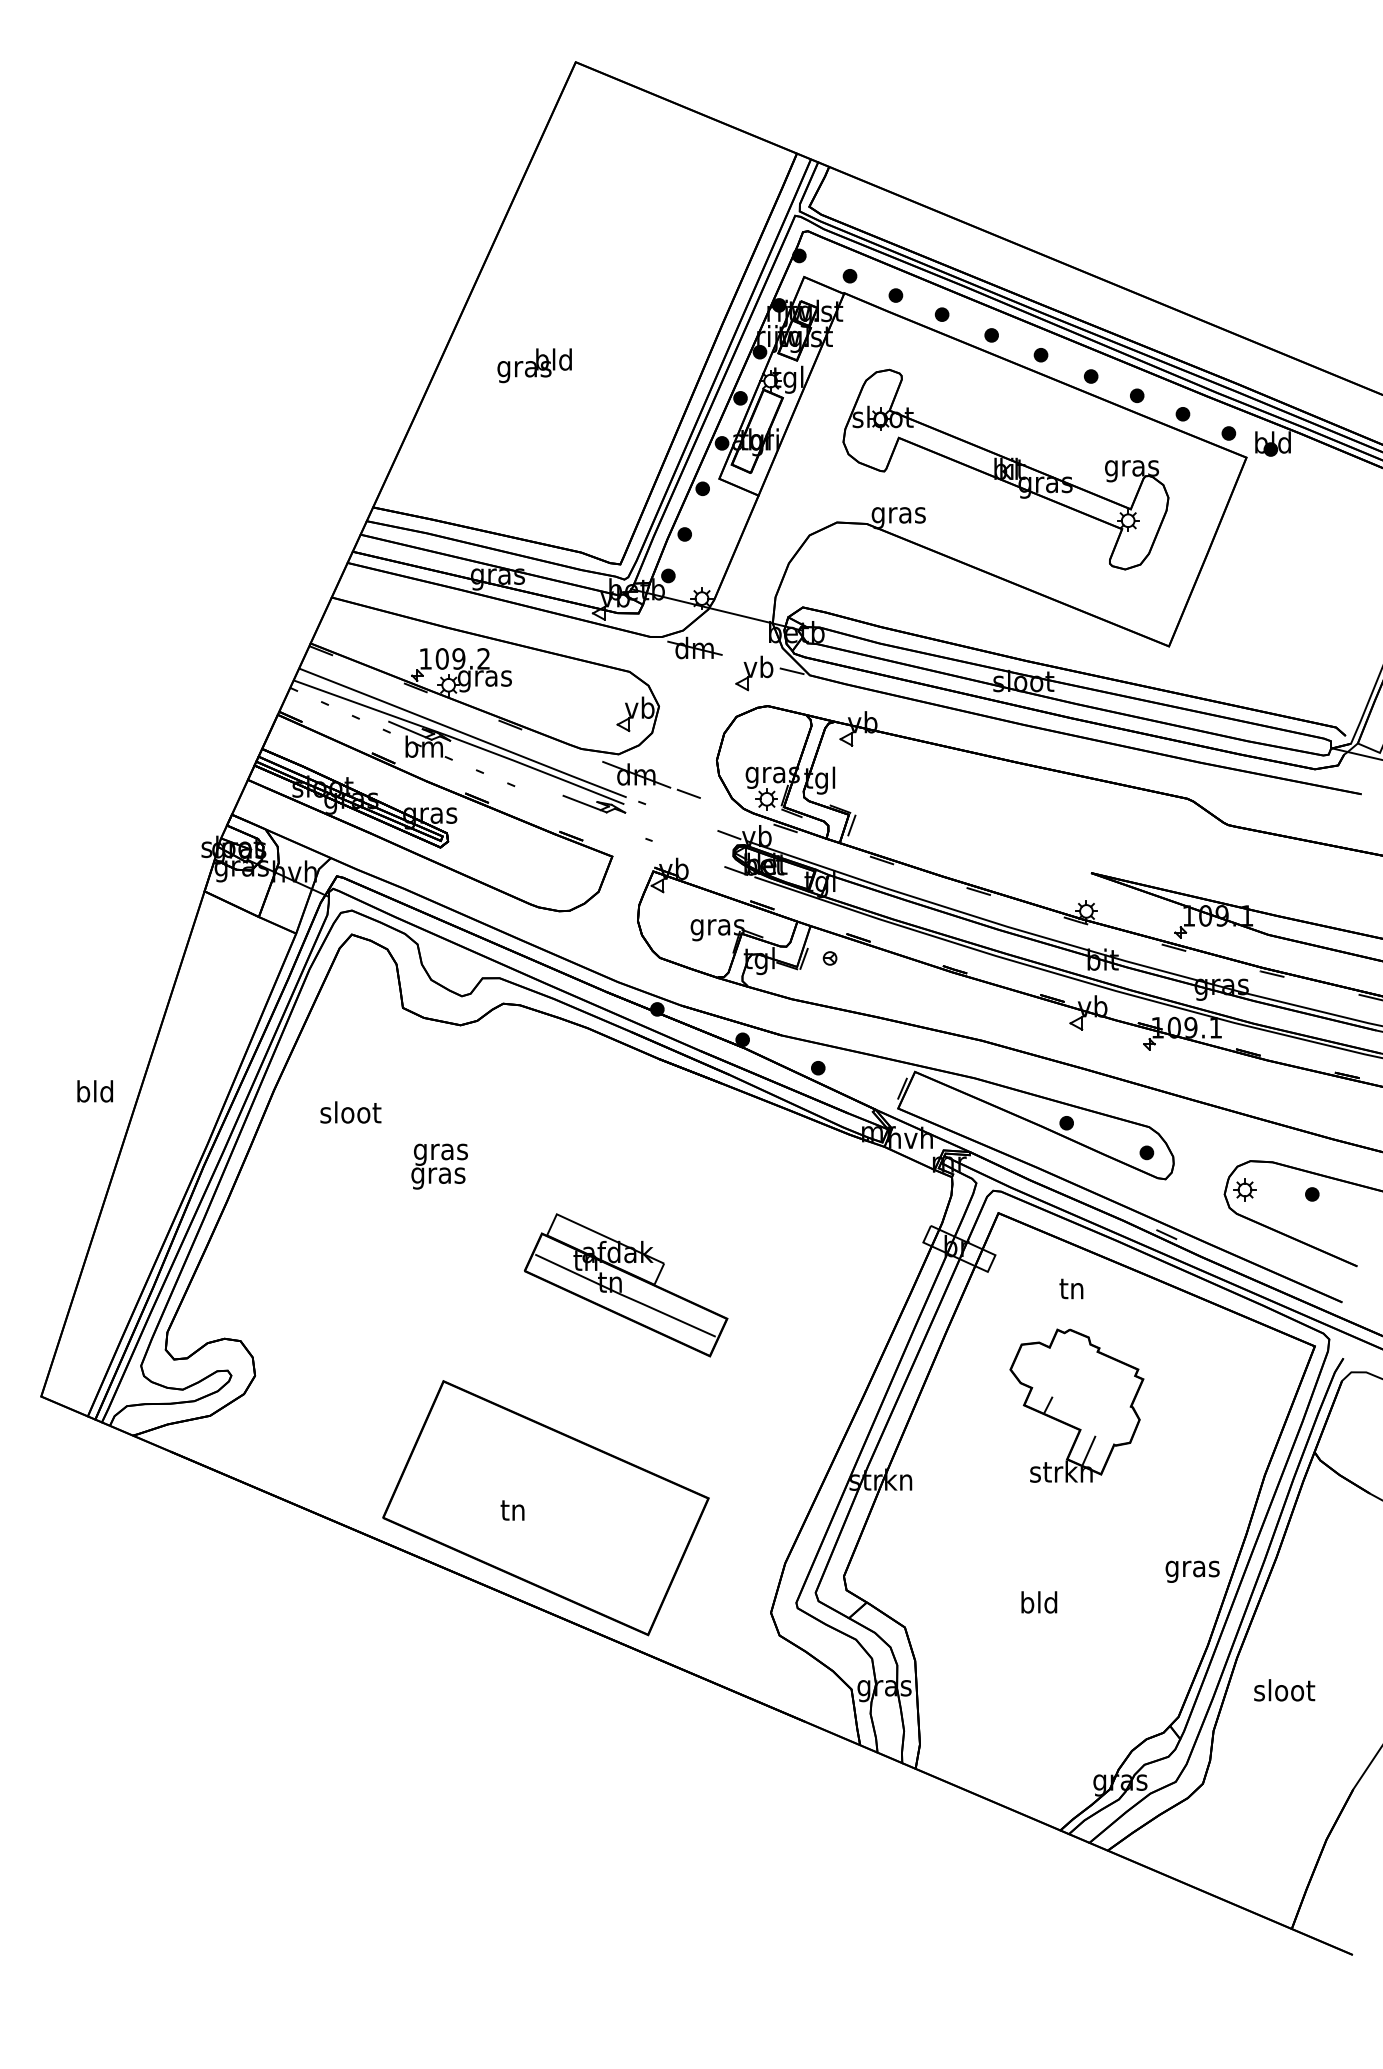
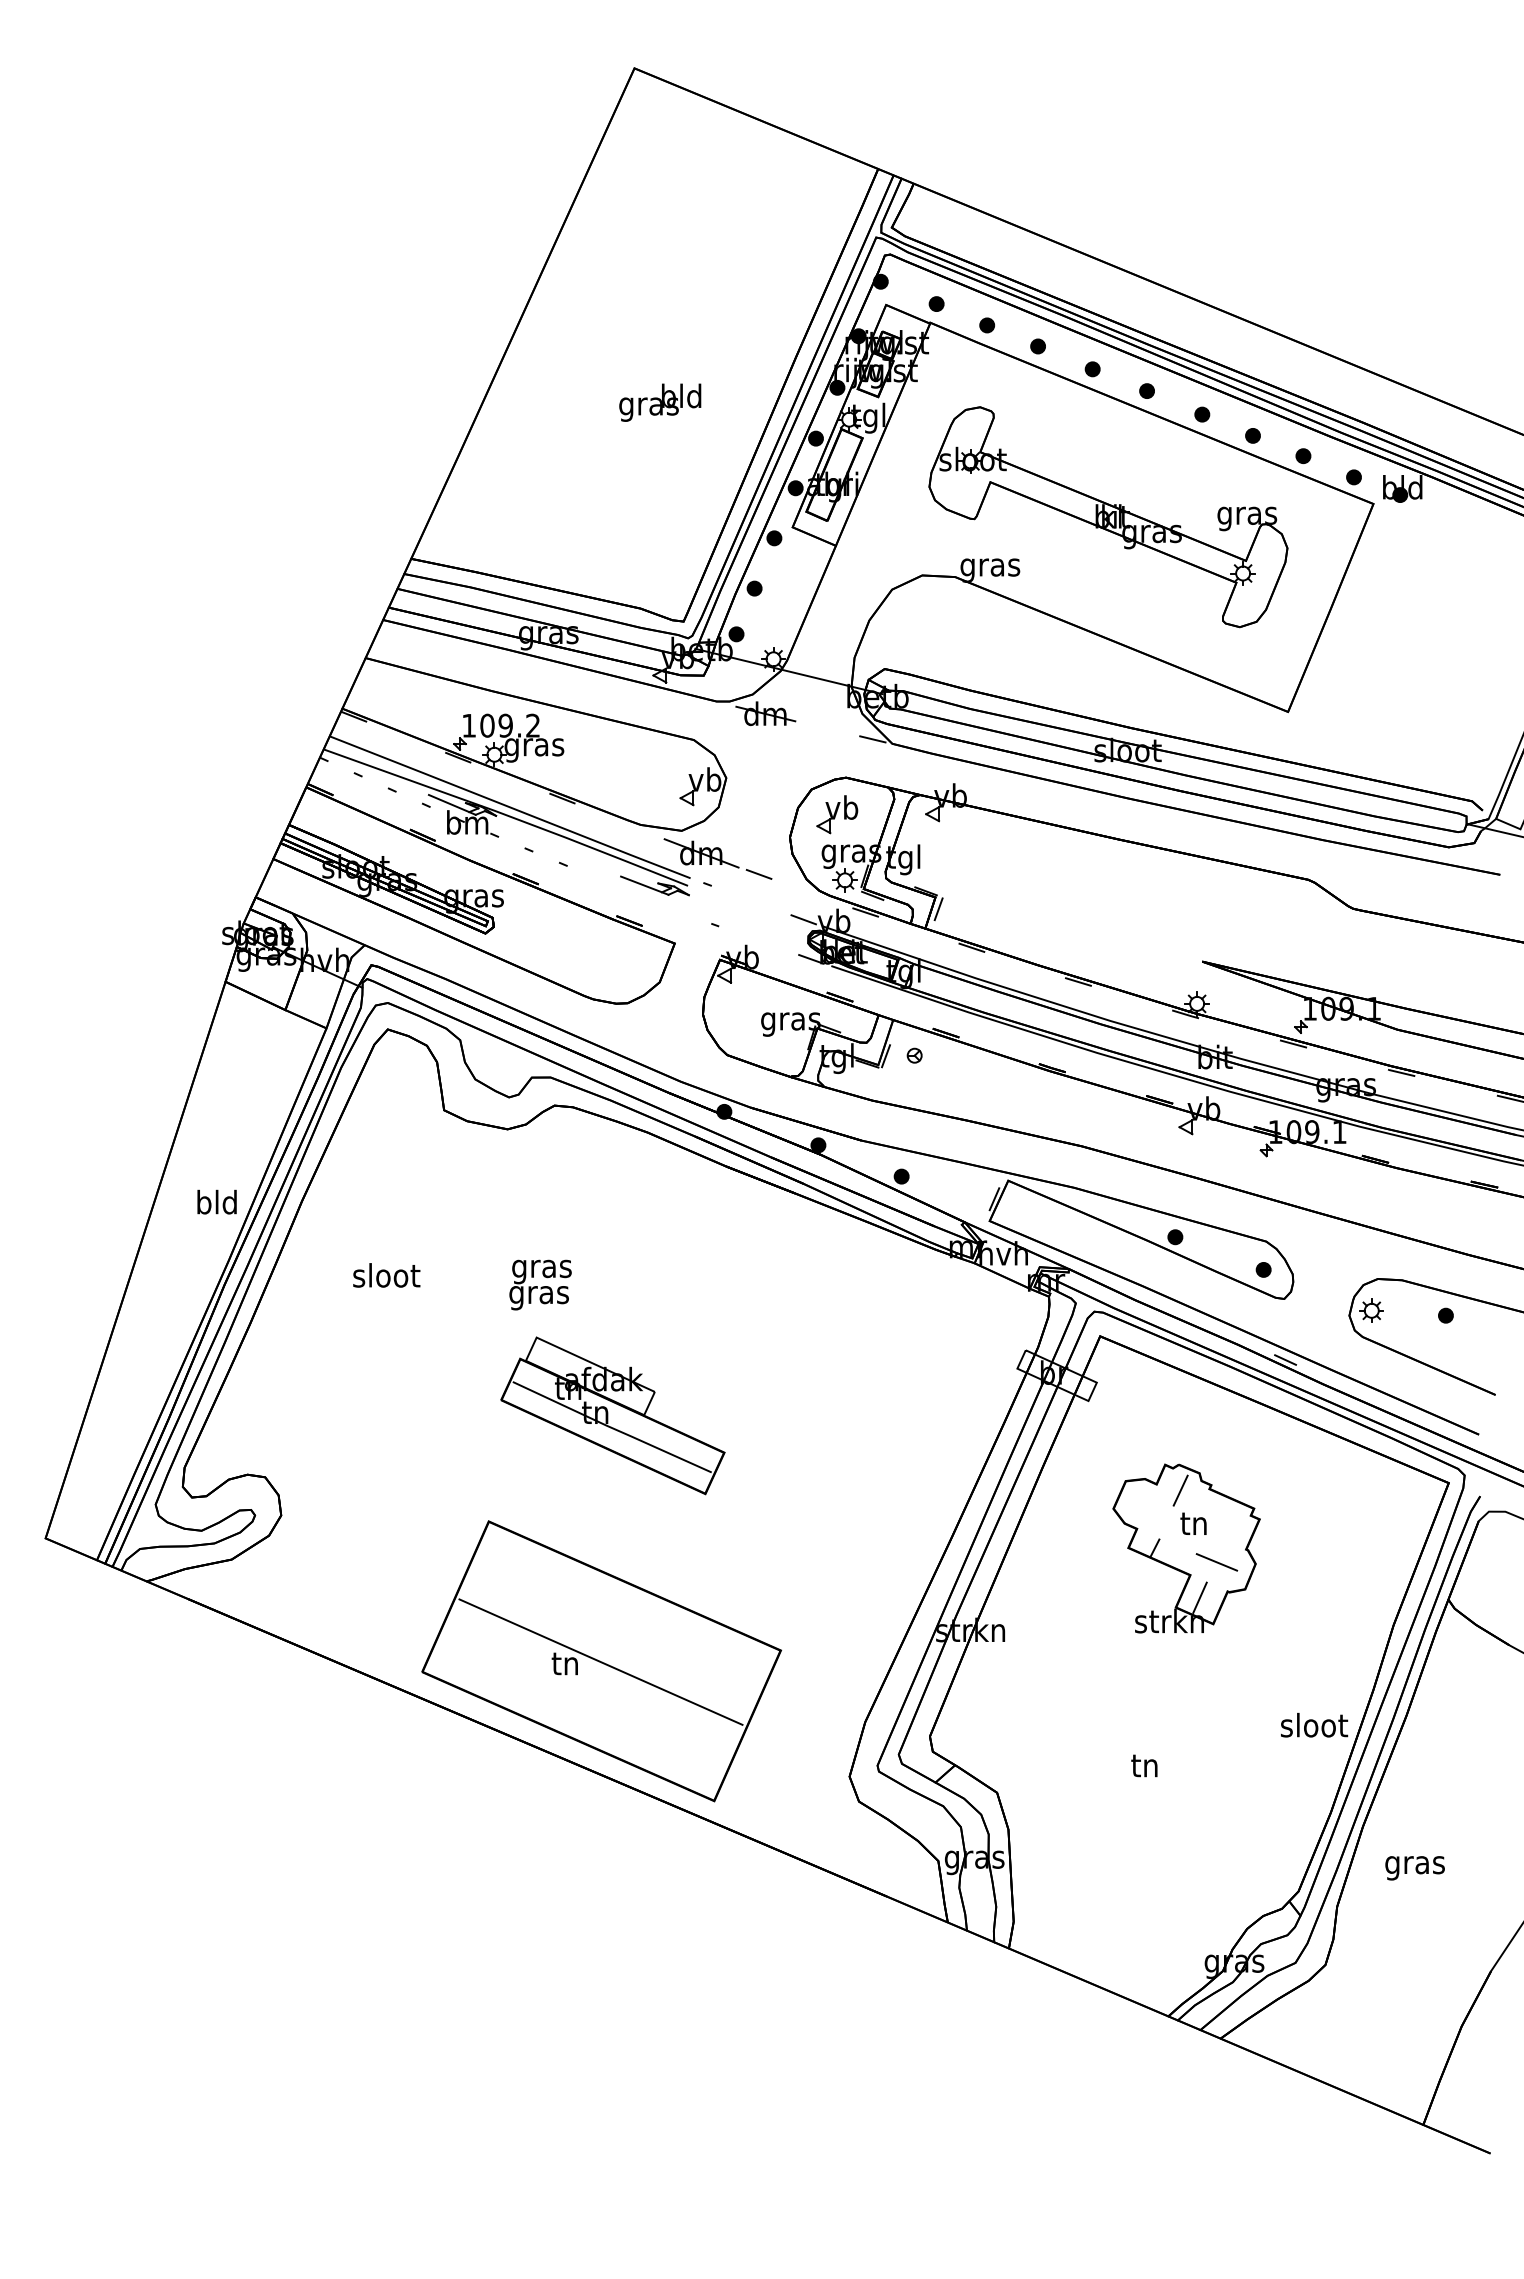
text: (534, 365) -> (660, 402), moved
part: (754, 673) -> (837, 814), moved
text: (94, 1090) -> (216, 1201), moved
text: (350, 1112) -> (386, 1275), moved
text: (439, 1166) -> (540, 1284), moved
part: (625, 1285) -> (612, 1415), moved
text: (1071, 1288) -> (1193, 1523), moved
line: (1071, 1353) -> (1180, 1490), added
line: (1104, 1418) -> (1216, 1562), added
line: (544, 1508) -> (600, 1661), added
text: (1193, 1568) -> (1314, 1727), gras -> sloot
text: (1038, 1601) -> (1144, 1764), bld -> tn
text: (1284, 1692) -> (1415, 1864), sloot -> gras

